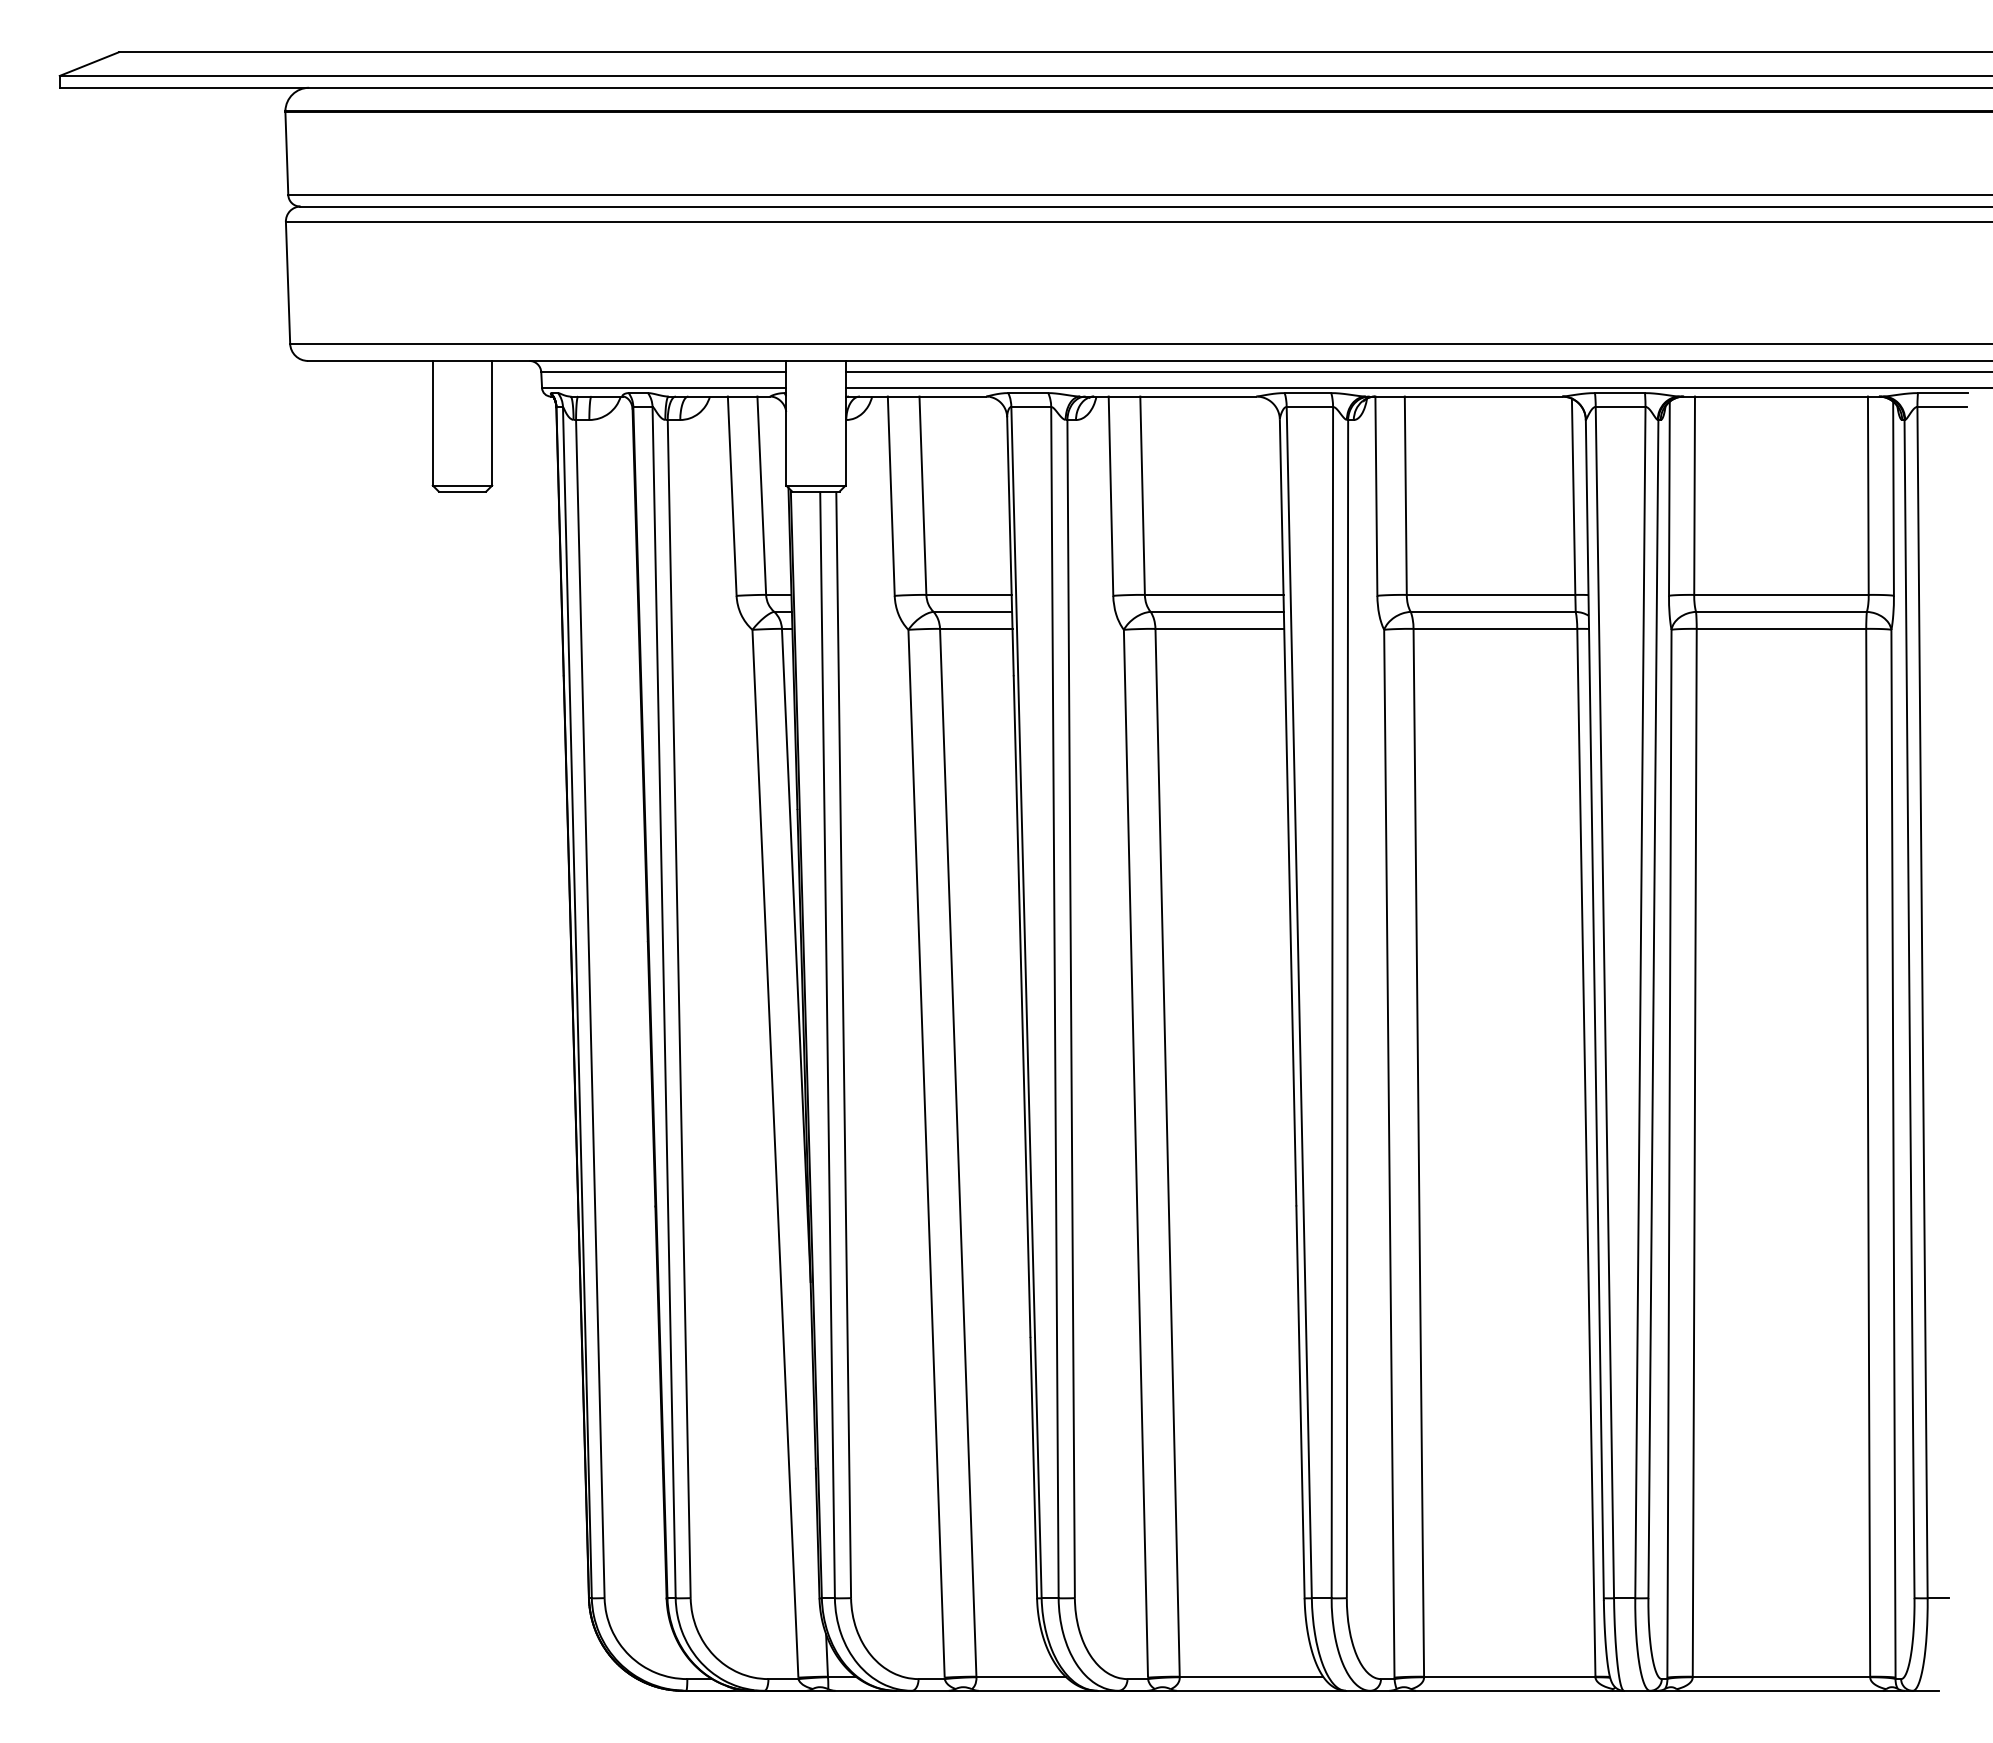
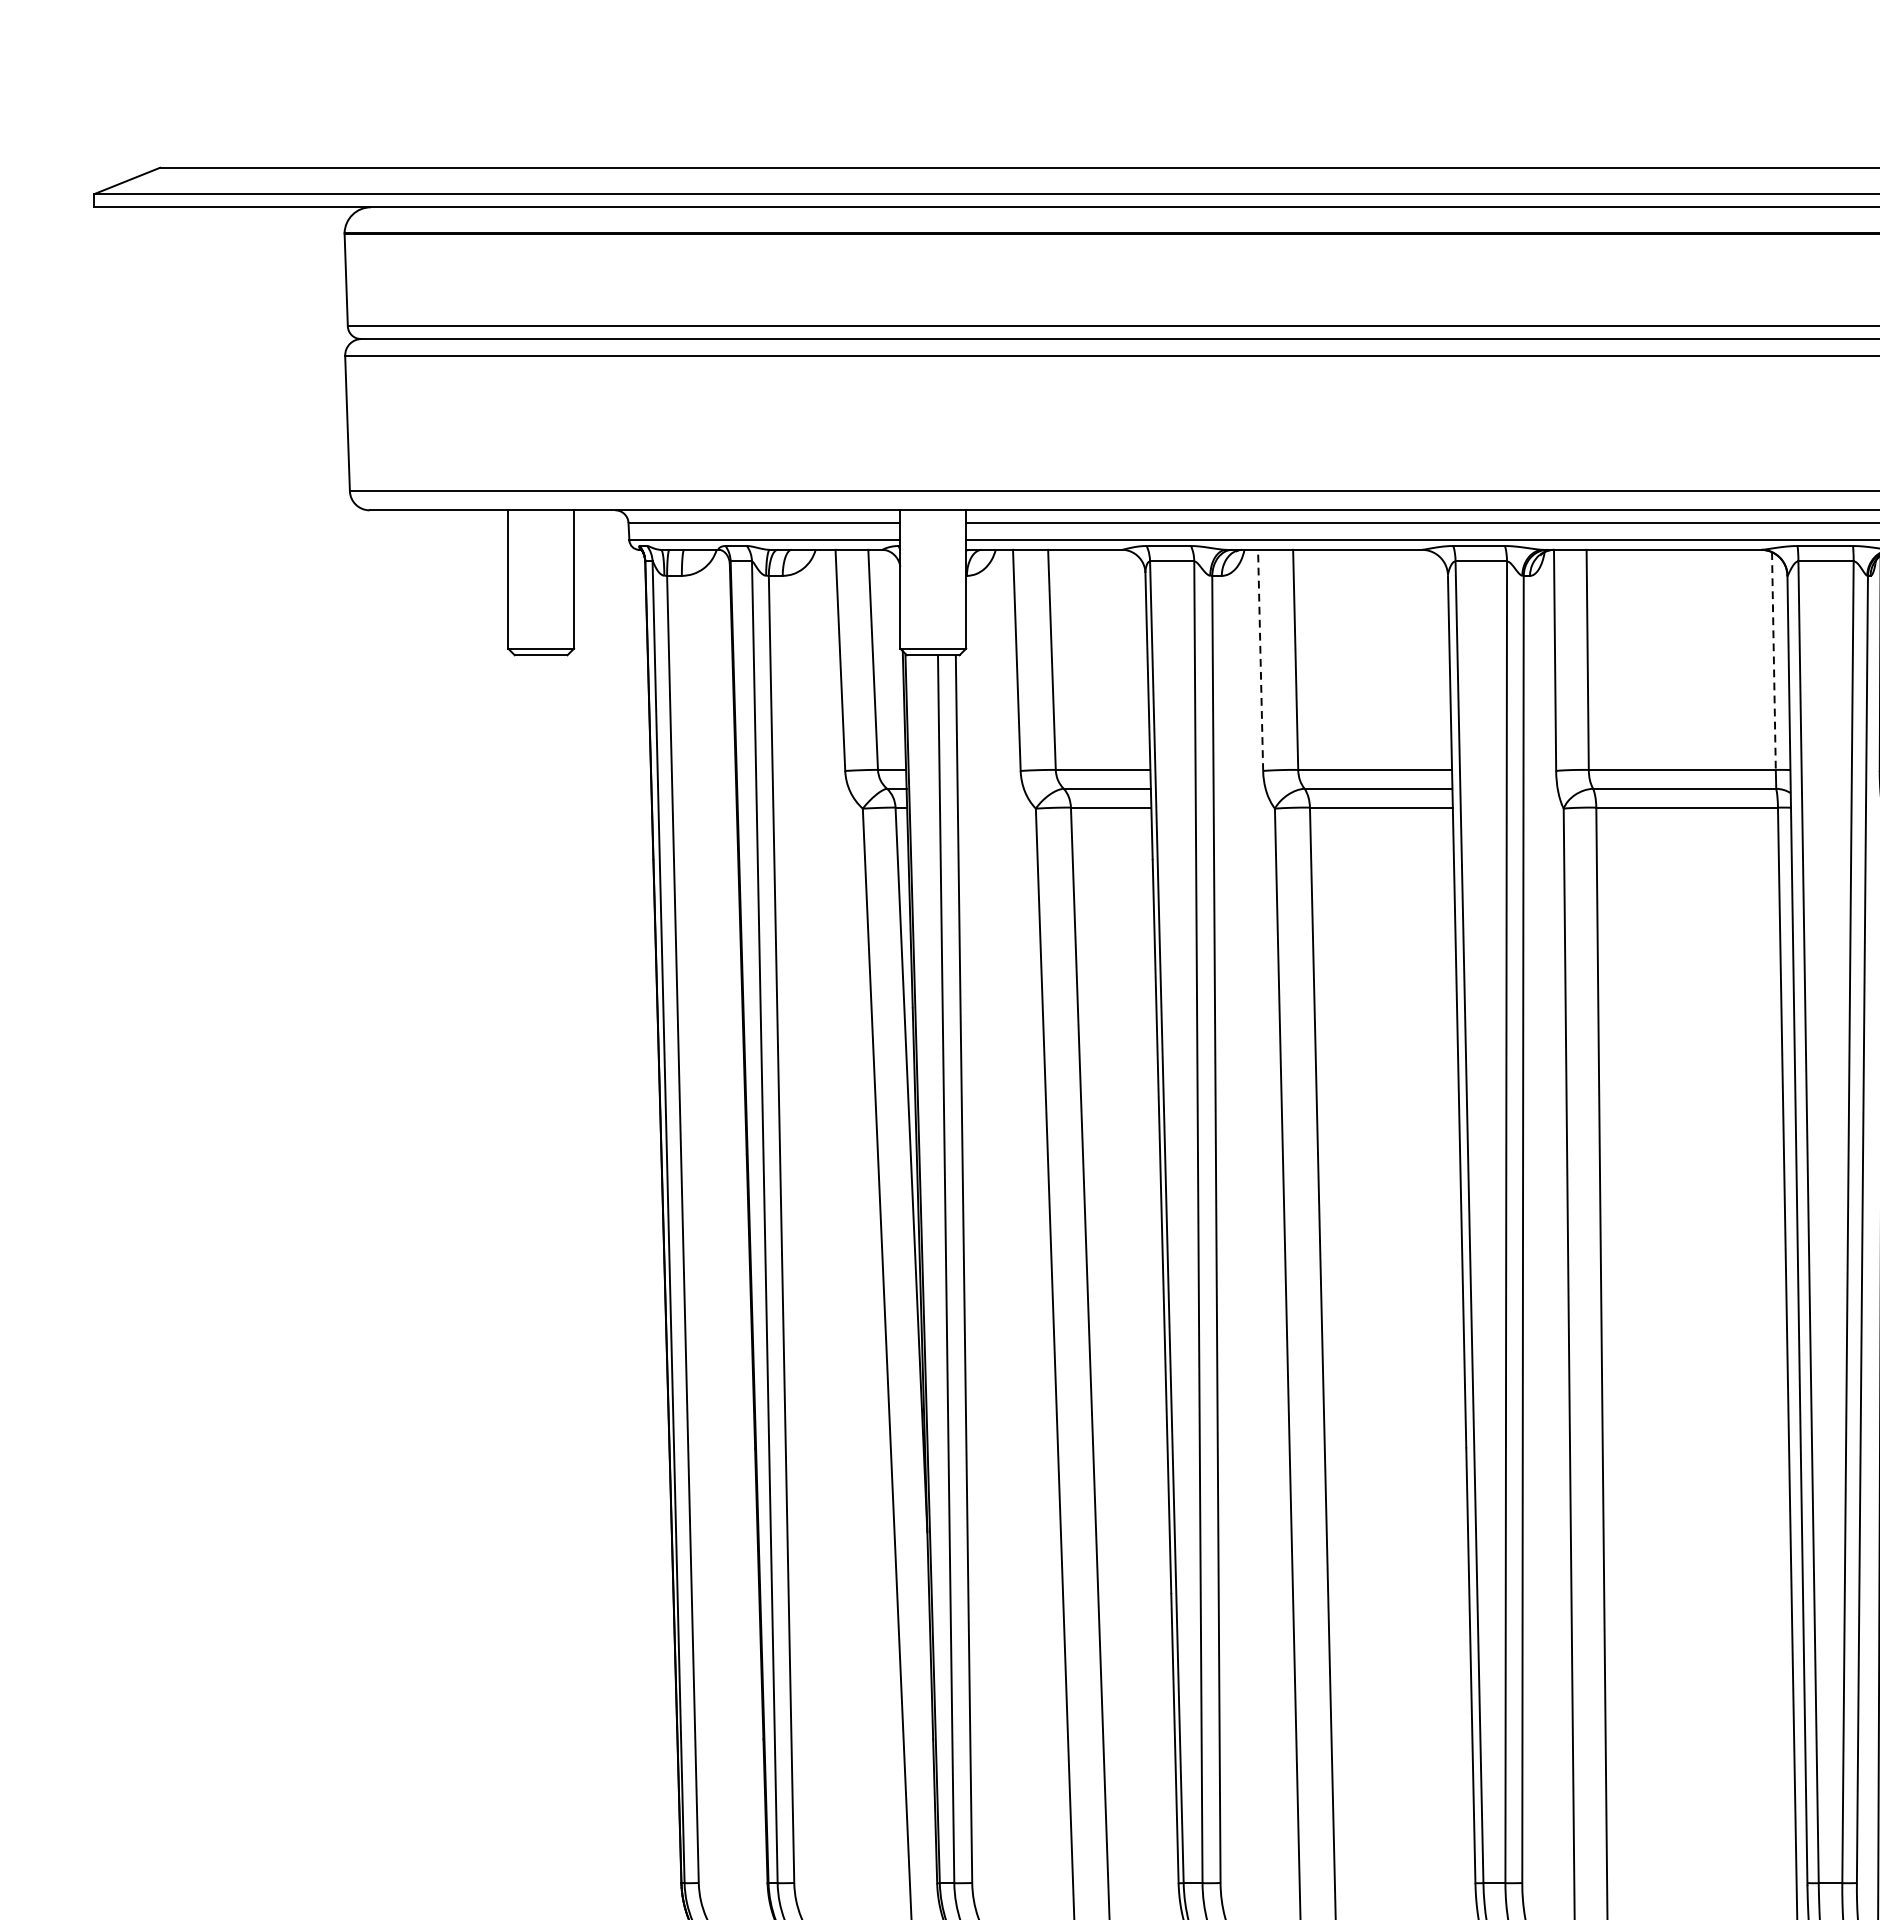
line: (1111, 496) -> (1261, 660), solid -> dashed
line: (1573, 497) -> (1773, 661), solid -> dashed

